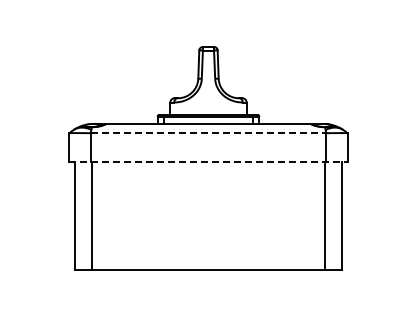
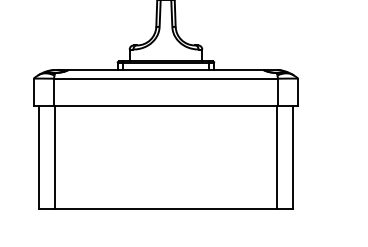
line: (208, 133) -> (165, 78), dashed -> solid
line: (208, 161) -> (165, 105), dashed -> solid

